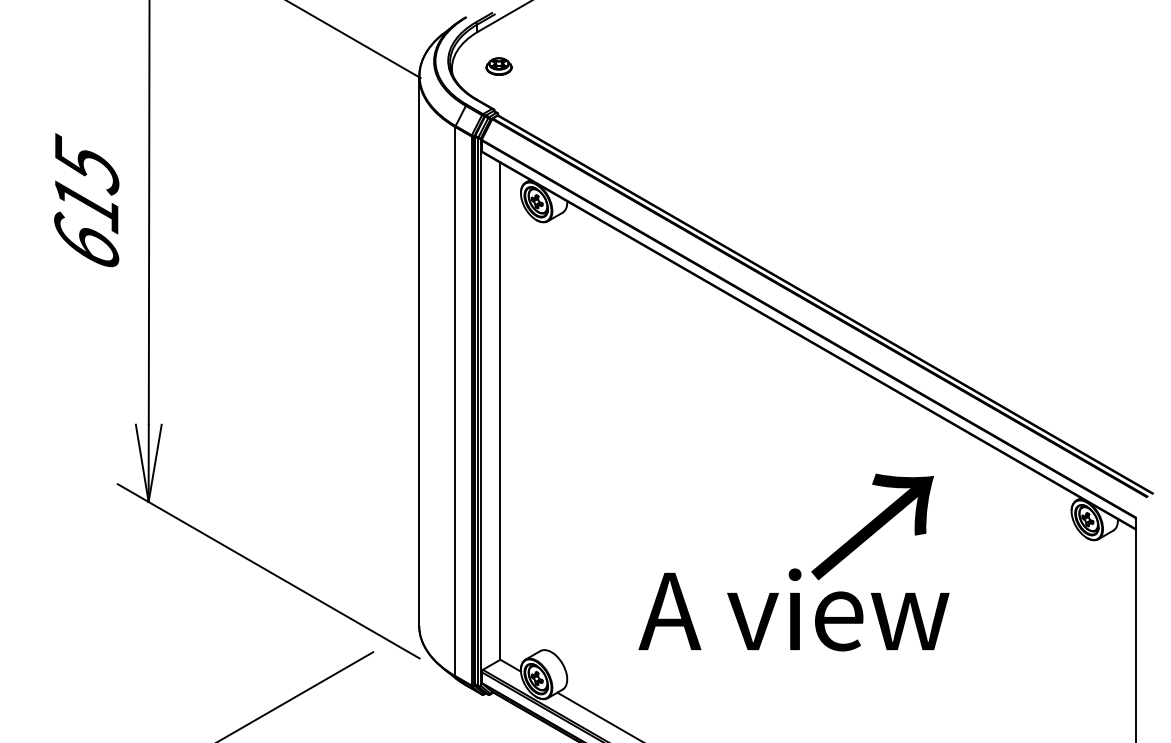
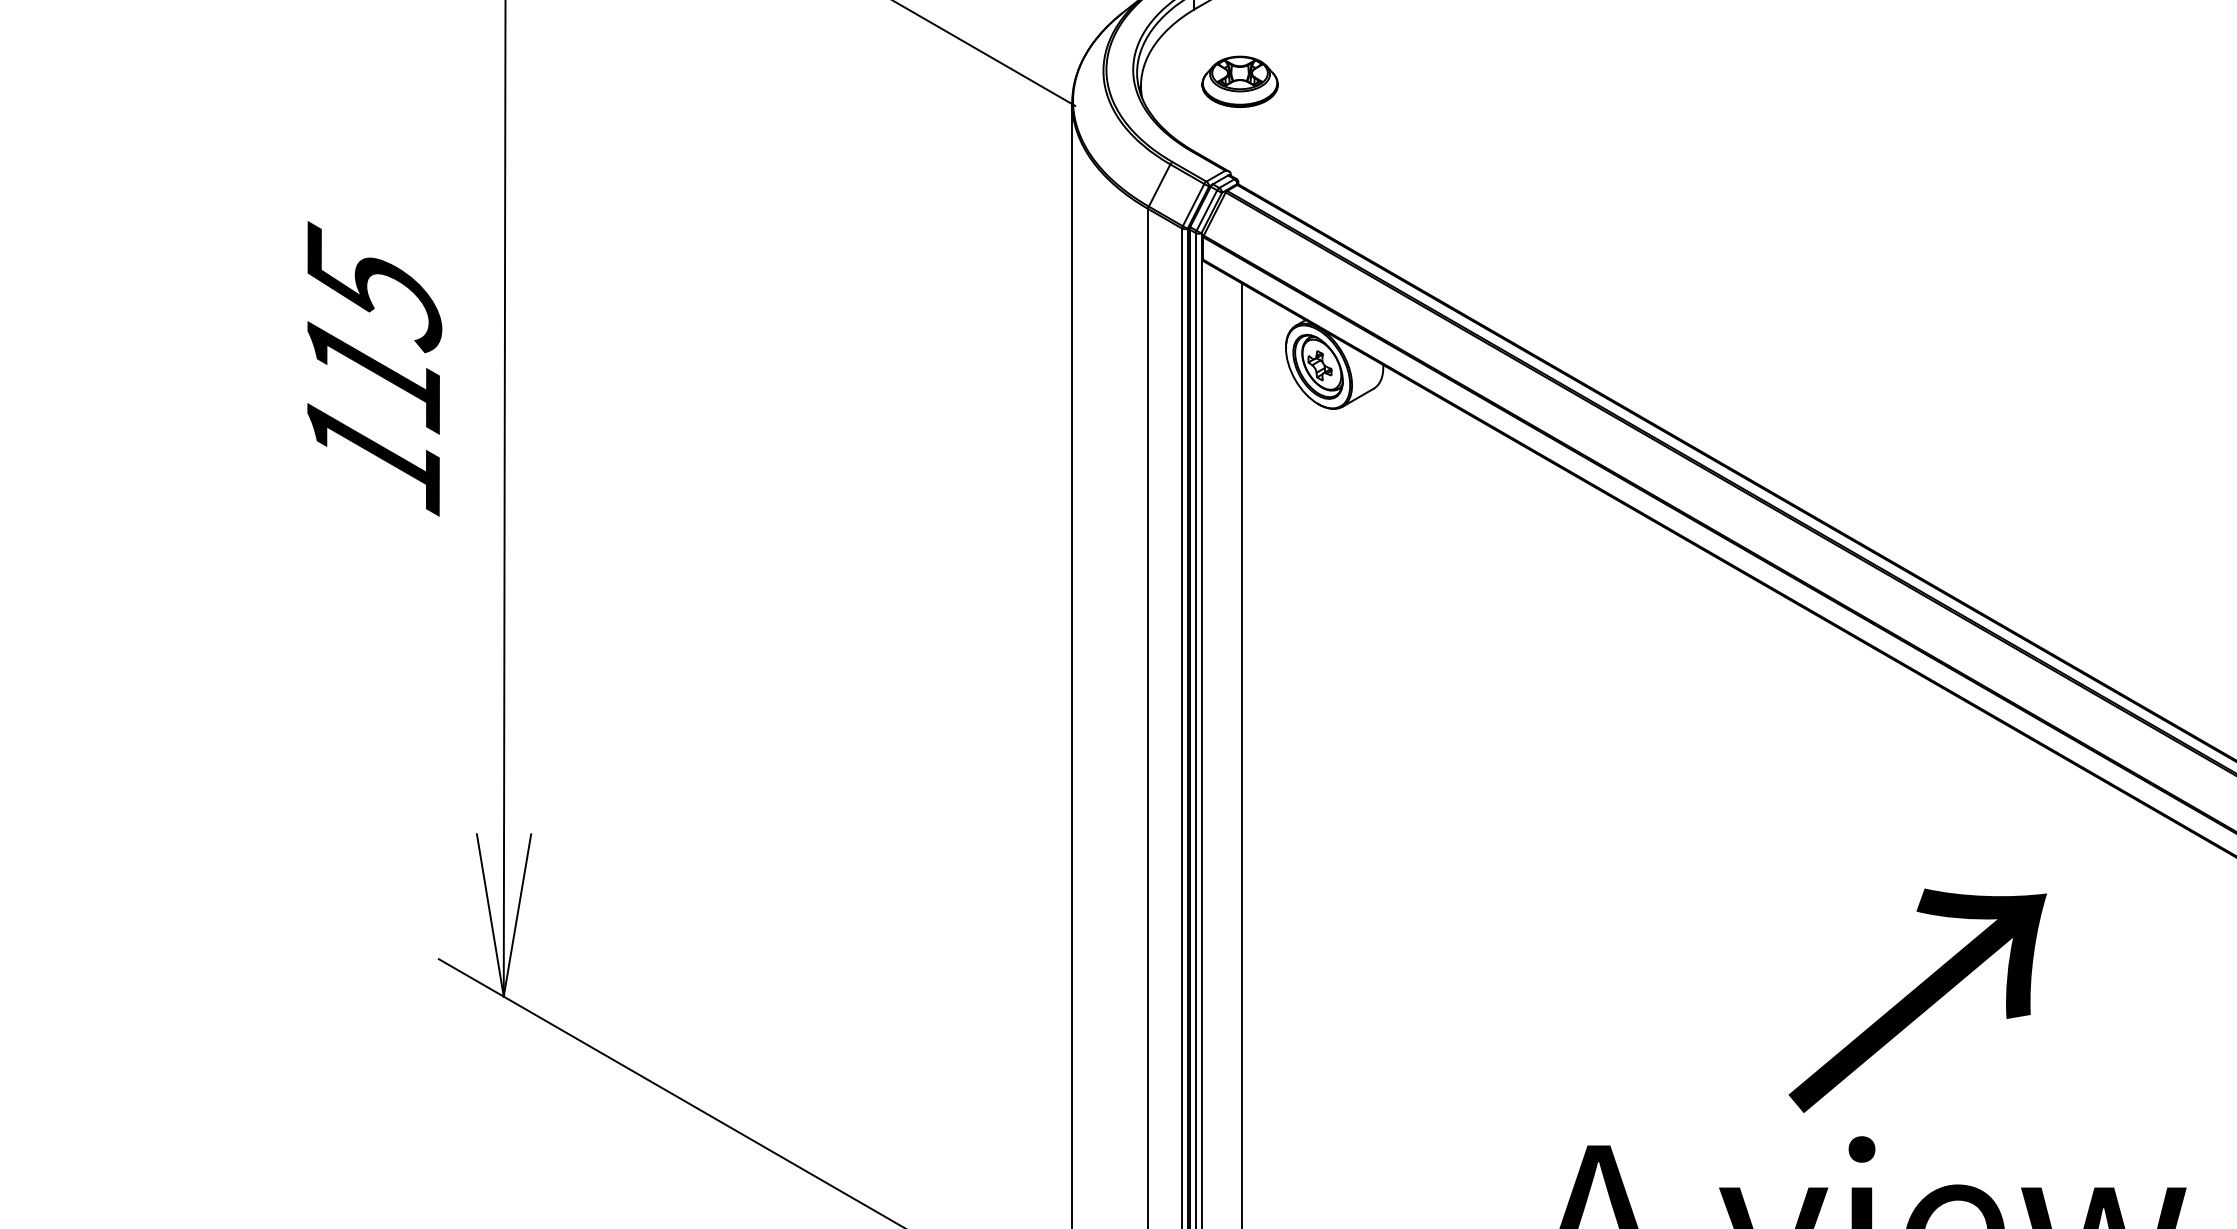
part: (498, 66) -> (1238, 81), size x1.43
text: (86, 242) -> (373, 451), 615 -> 115
text: (872, 526) -> (1917, 999), moved

